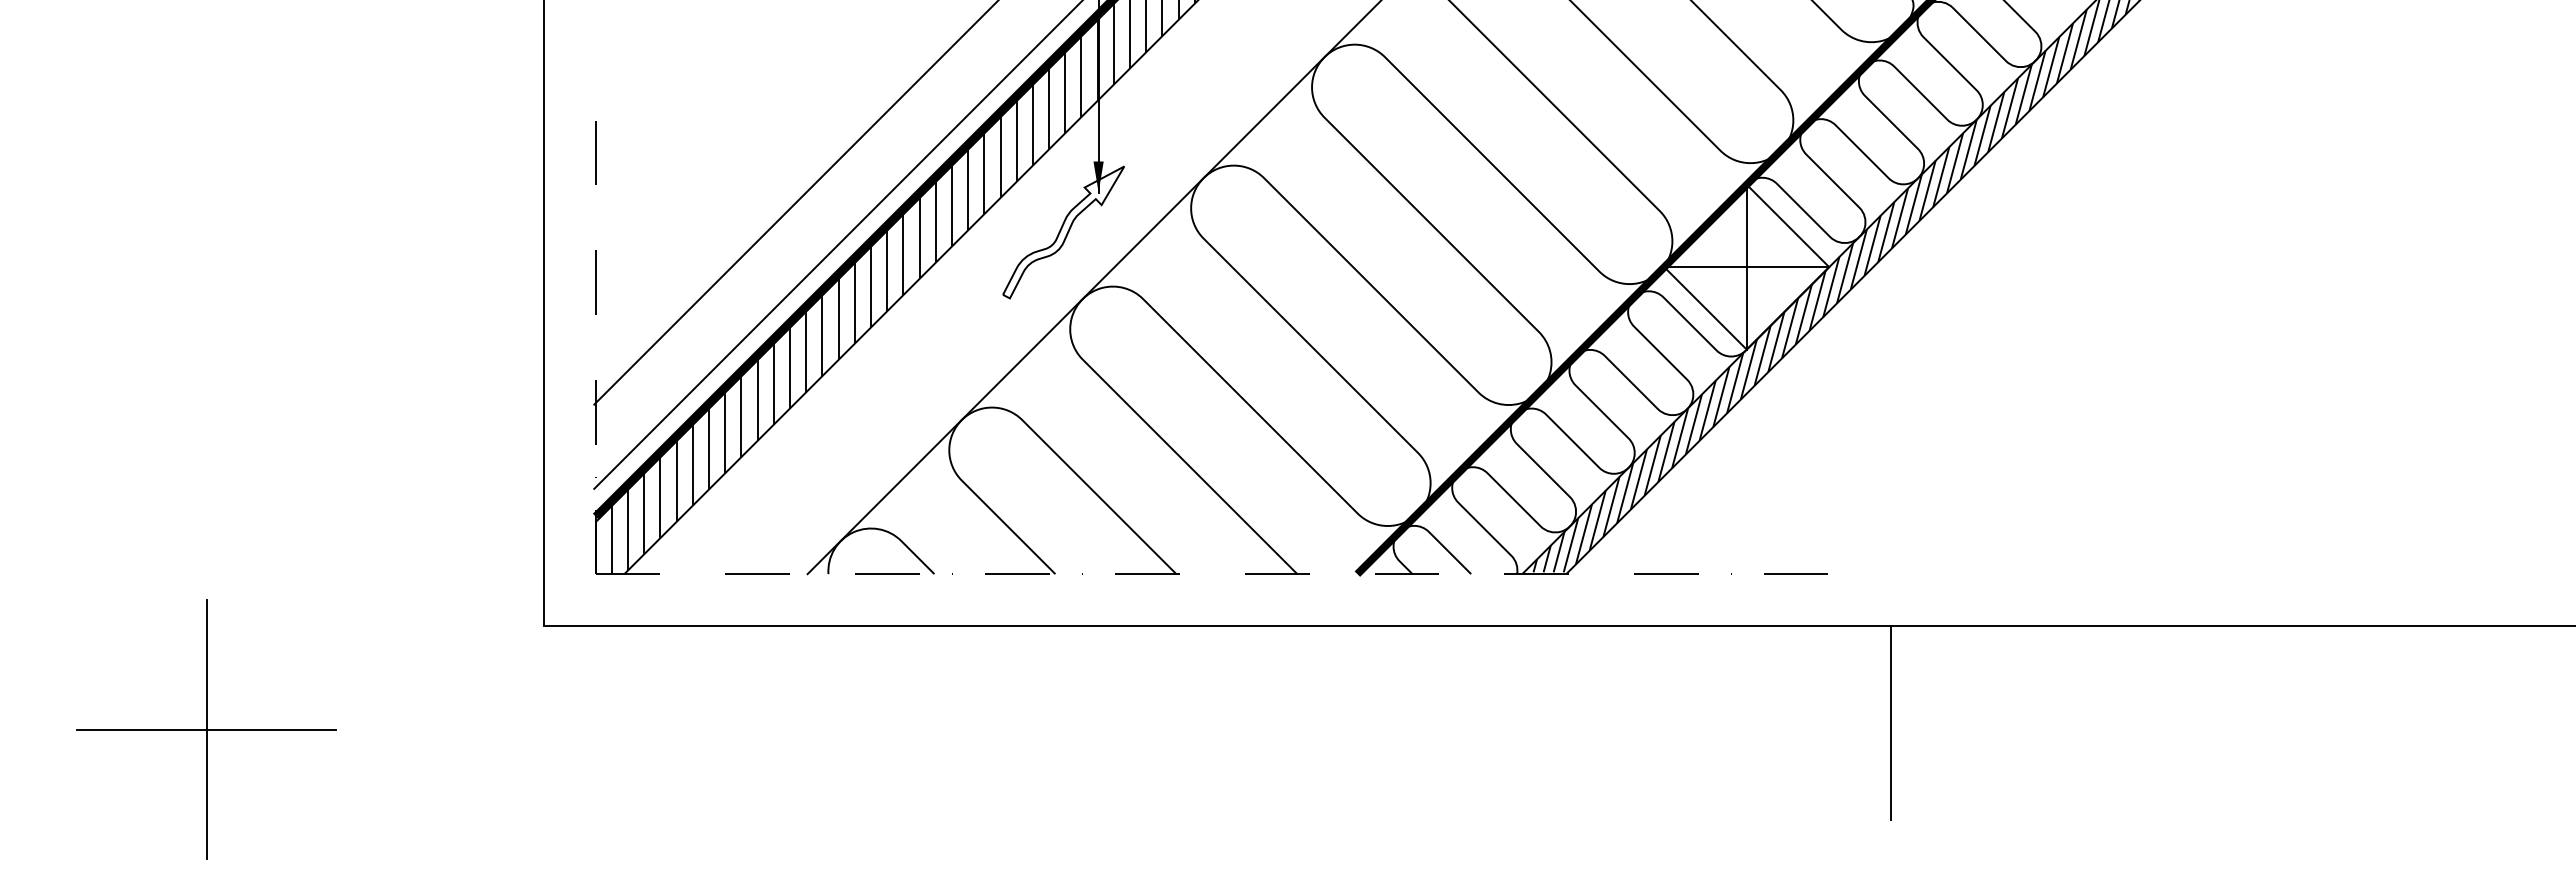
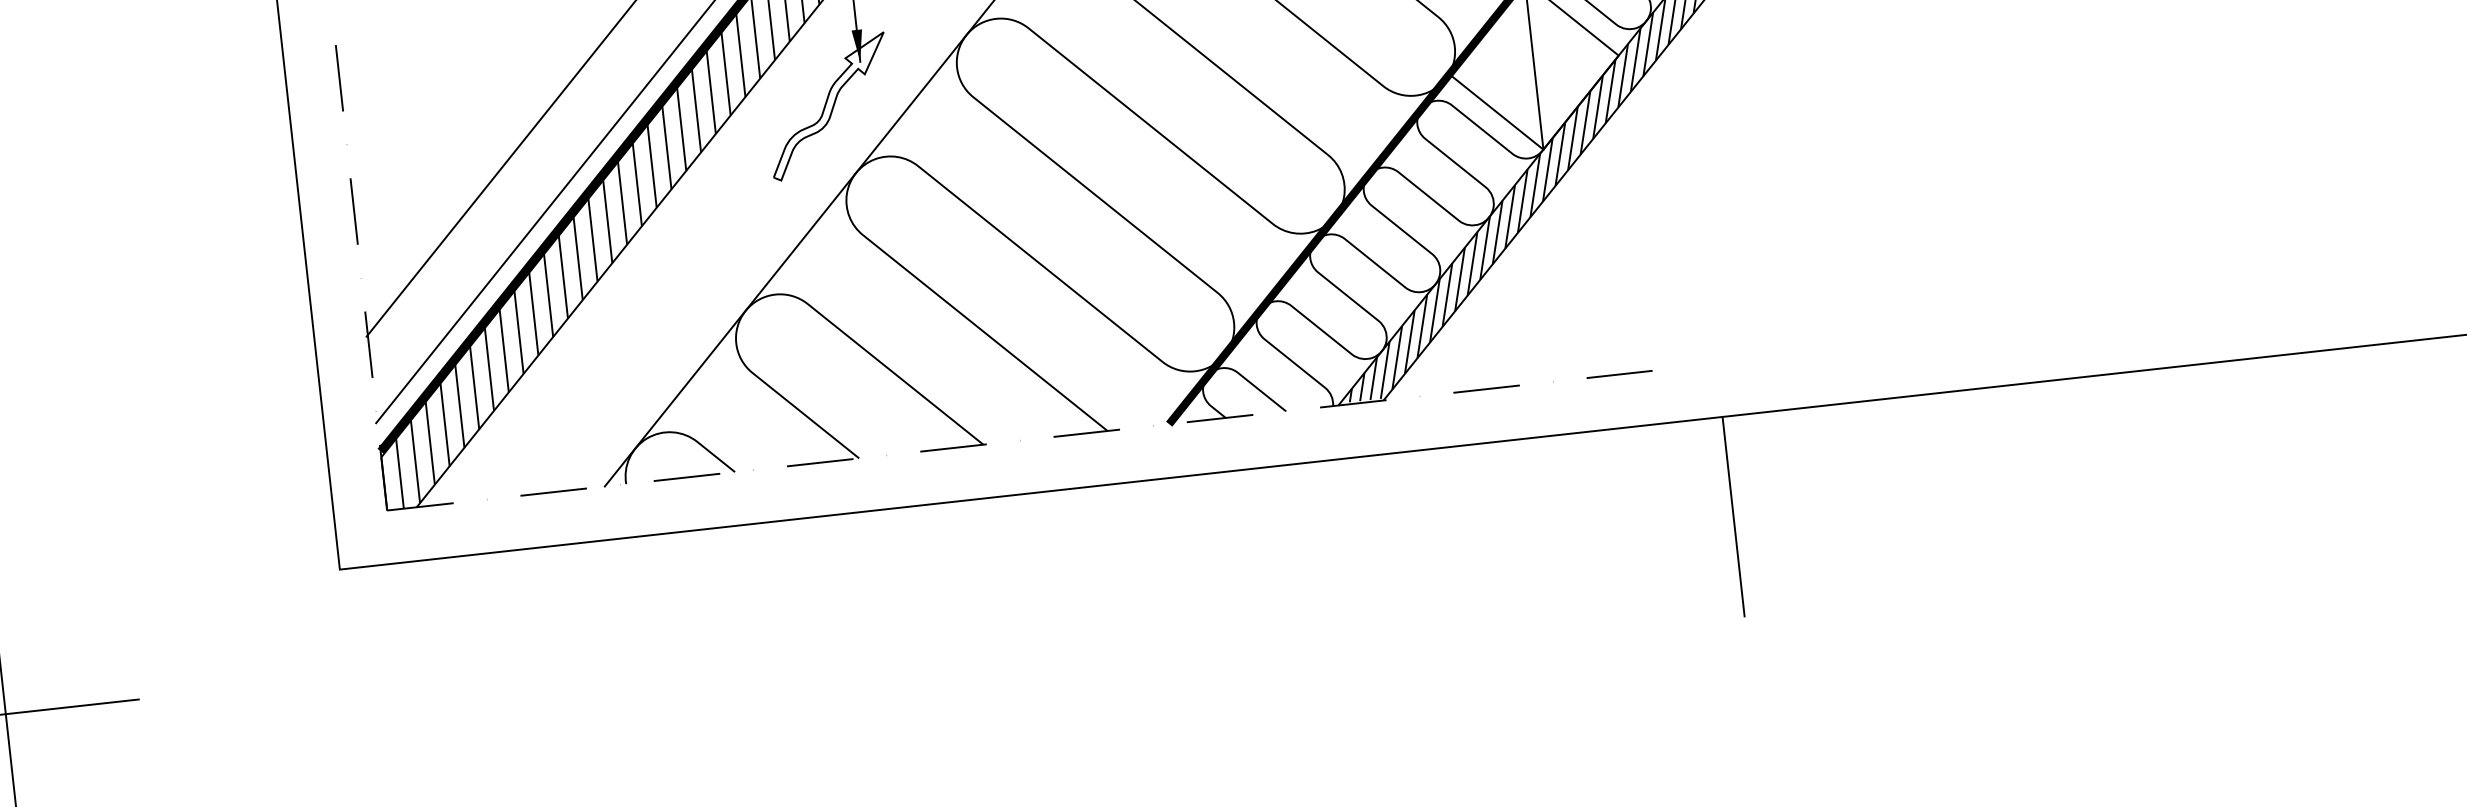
line: (1746, 267) -> (1533, 65), removed

